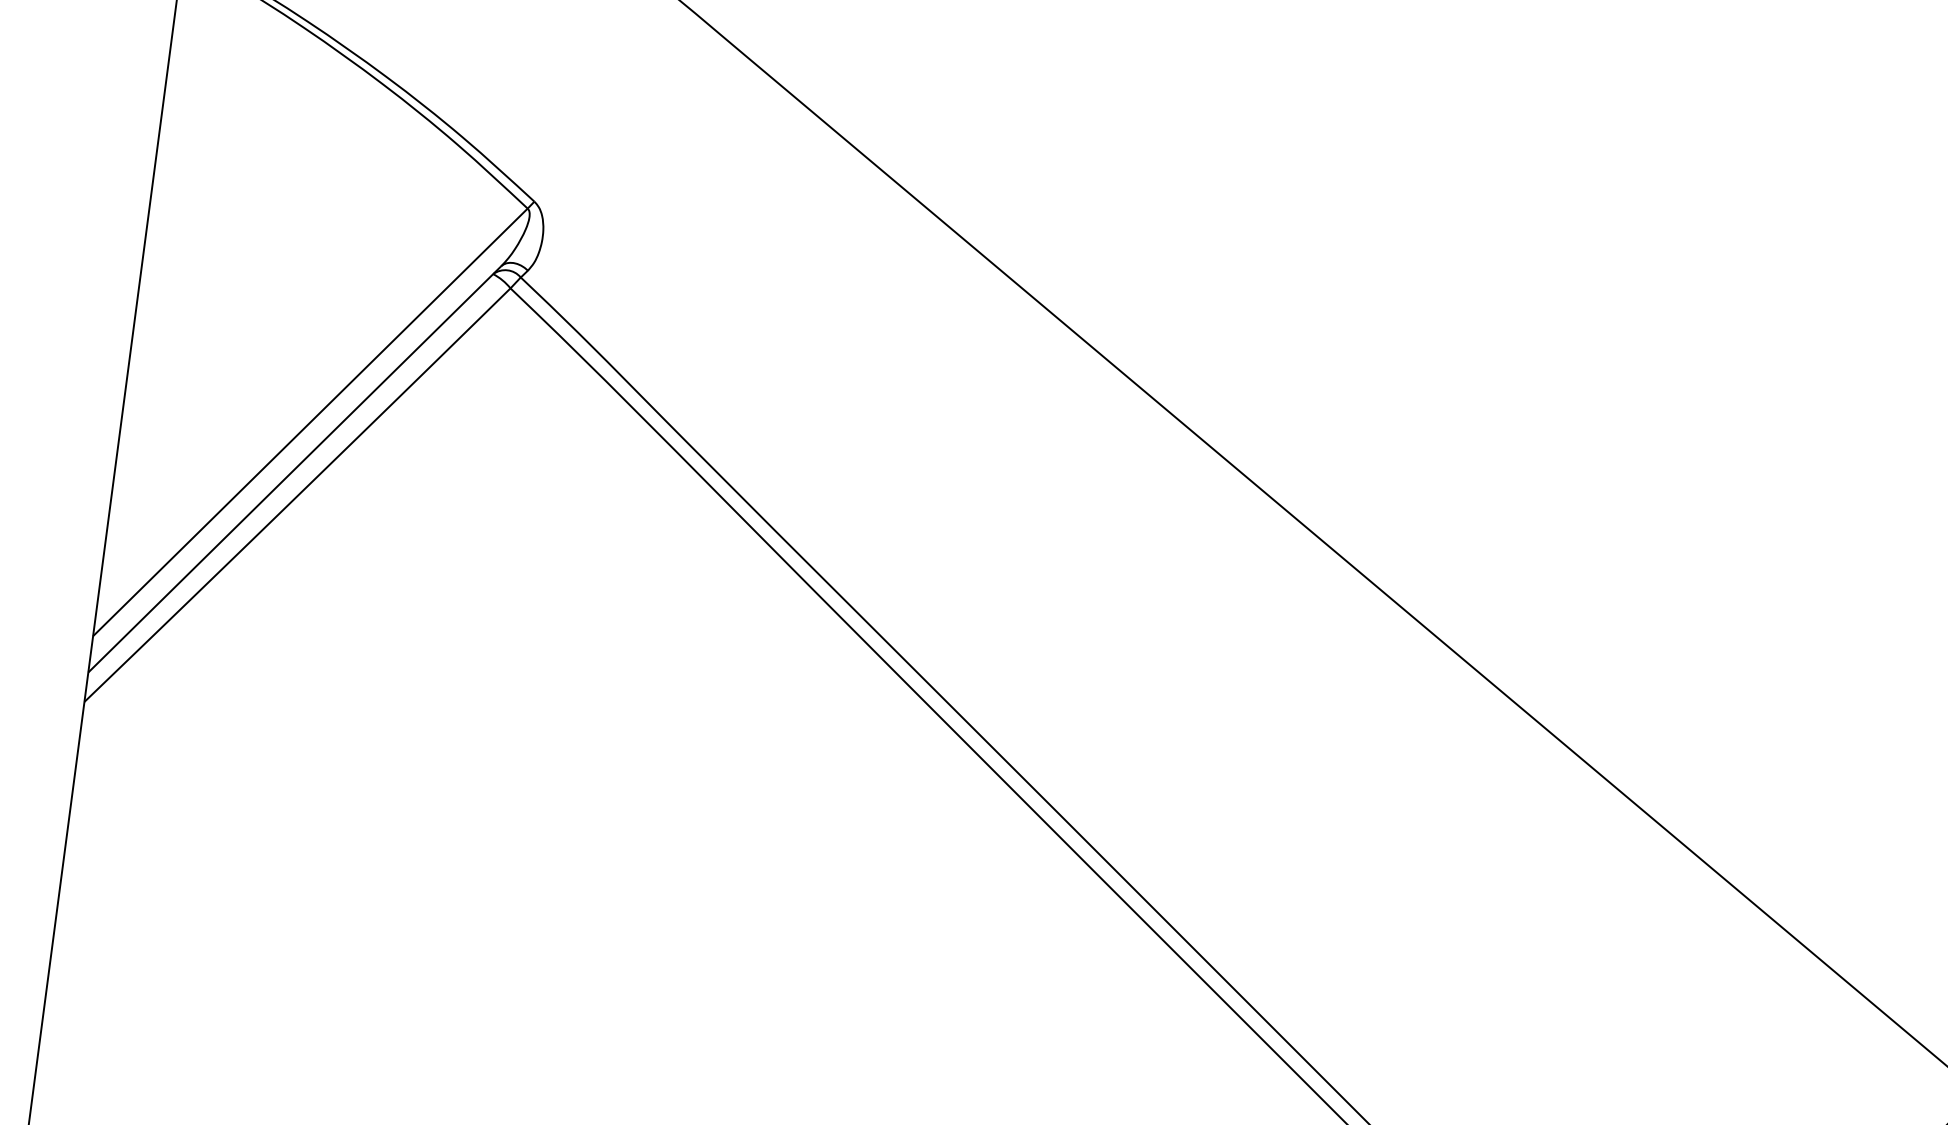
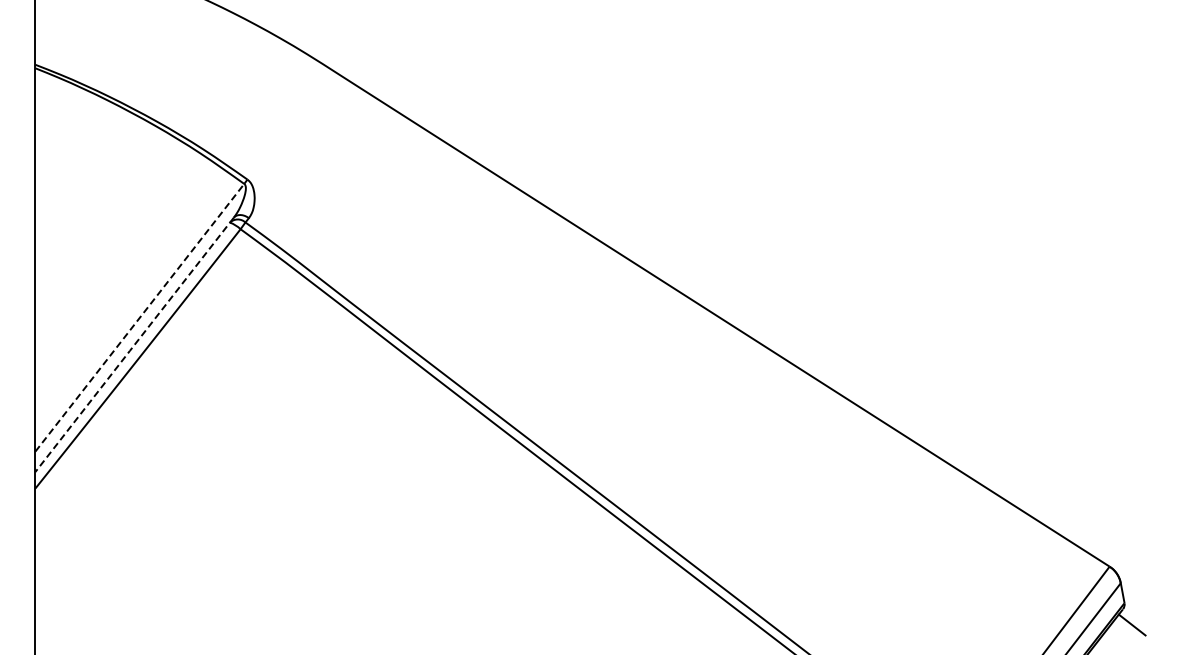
line: (309, 423) -> (139, 318), solid -> dashed
line: (294, 470) -> (134, 345), solid -> dashed

